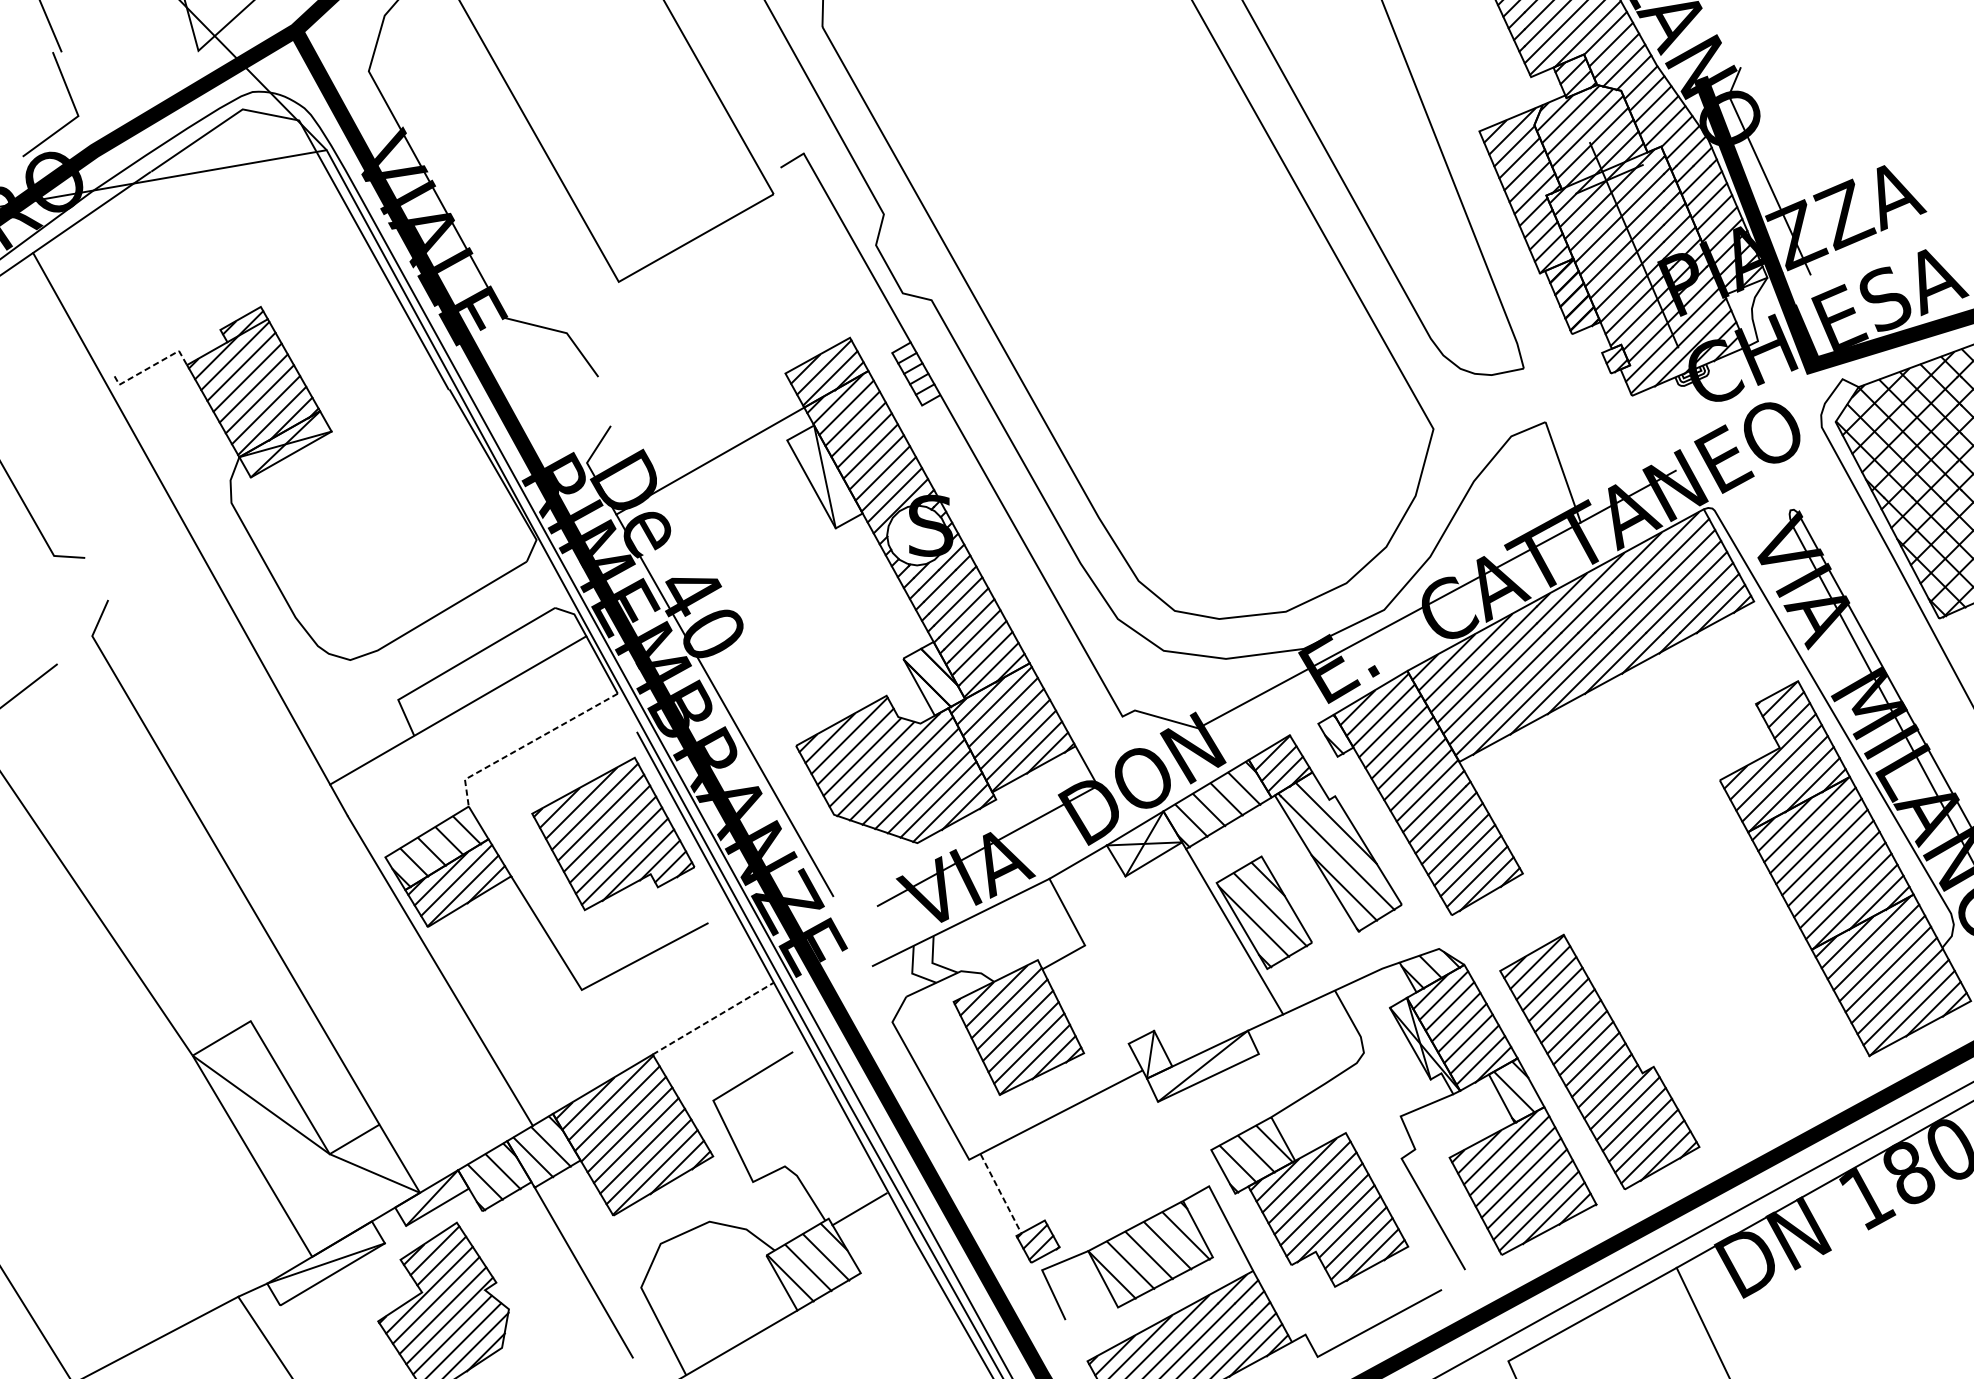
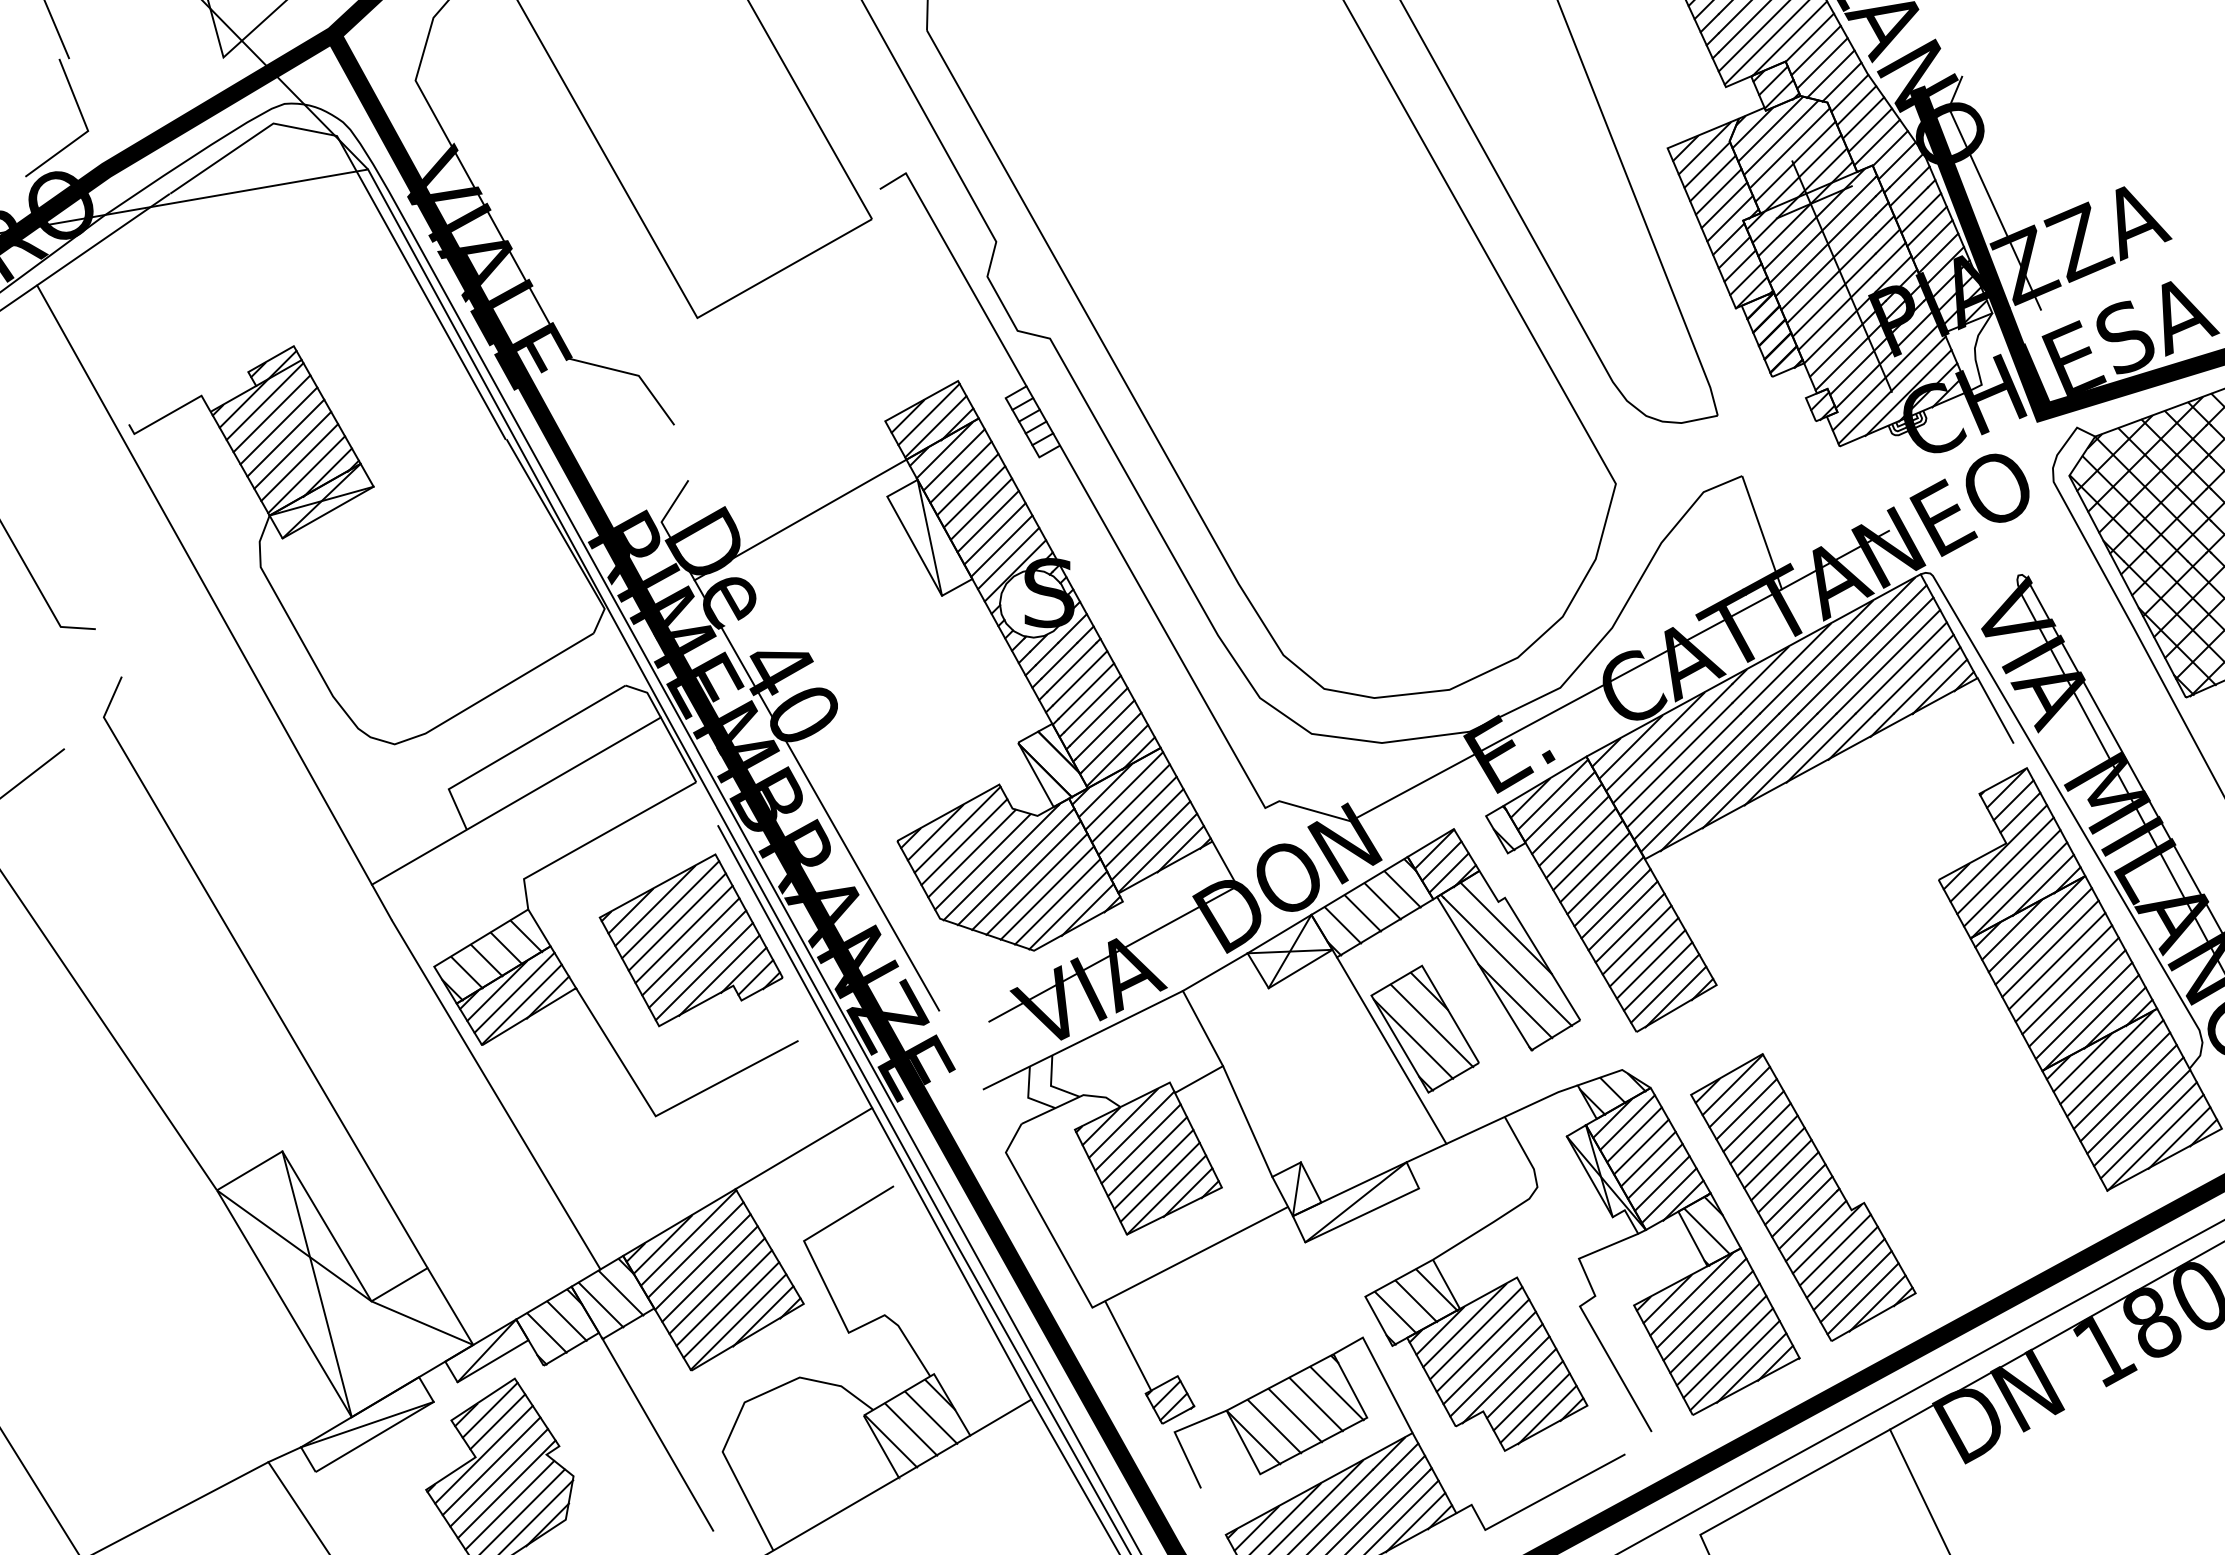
line: (151, 366) -> (170, 413), dashed -> solid
line: (1770, 630) -> (1995, 710), added
line: (529, 743) -> (596, 838), dashed -> solid
line: (1106, 994) -> (1247, 1121), added
line: (713, 1018) -> (804, 1148), dashed -> solid
line: (280, 1139) -> (316, 1284), added
line: (1001, 1194) -> (1128, 1346), dashed -> solid
line: (859, 1209) -> (1000, 1417), moved

